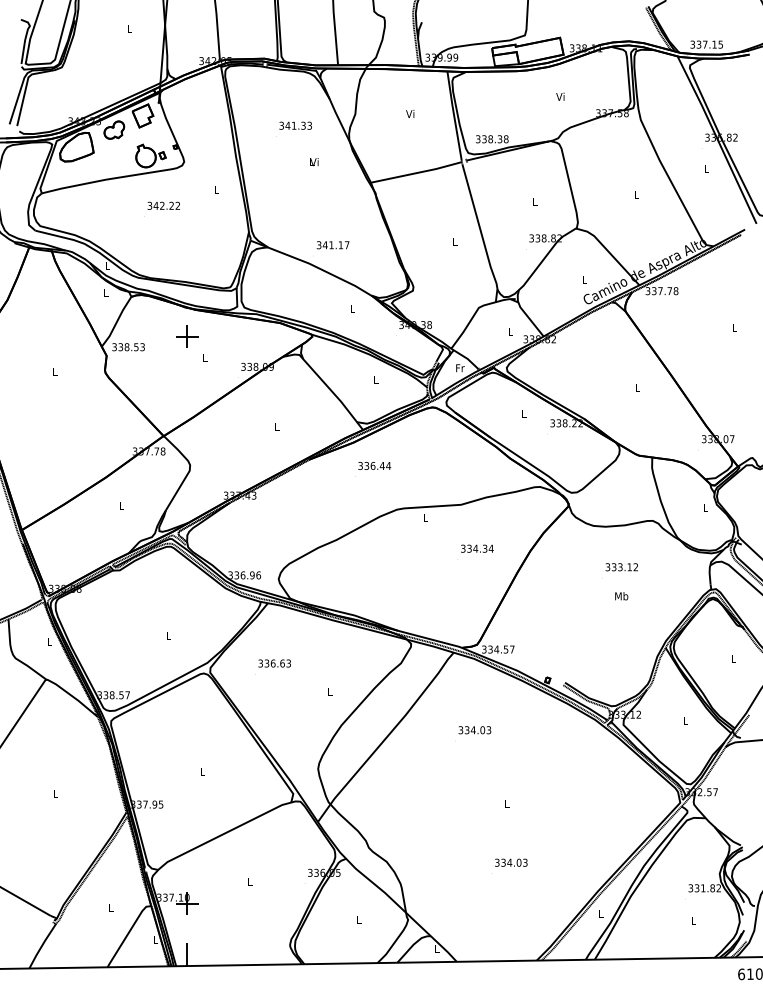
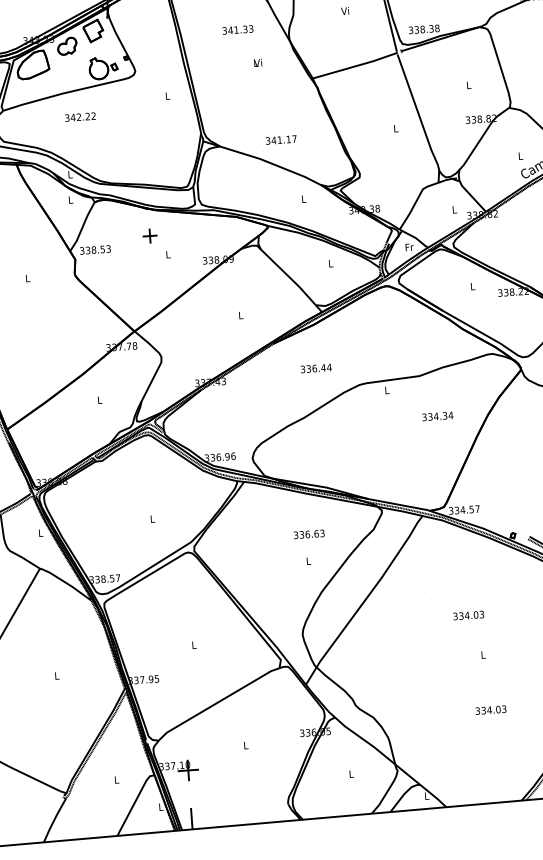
text: (163, 205) -> (80, 116), moved
part: (187, 336) -> (150, 235), size x0.7
text: (374, 465) -> (316, 368), moved
text: (274, 663) -> (309, 534), moved
text: (474, 730) -> (468, 615), moved

